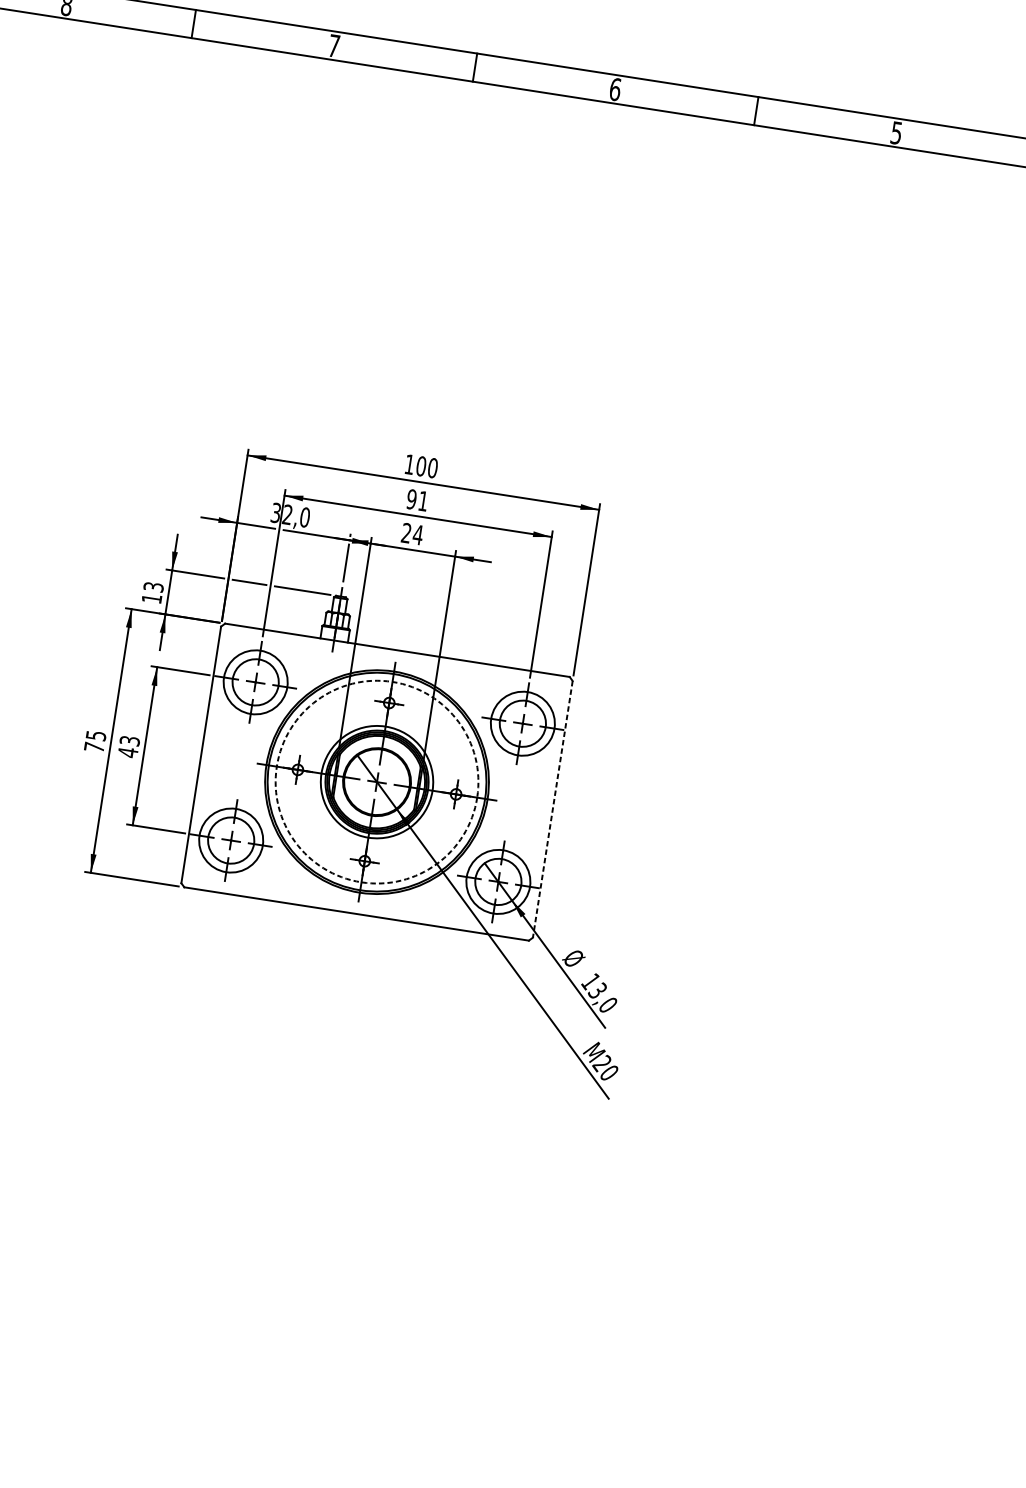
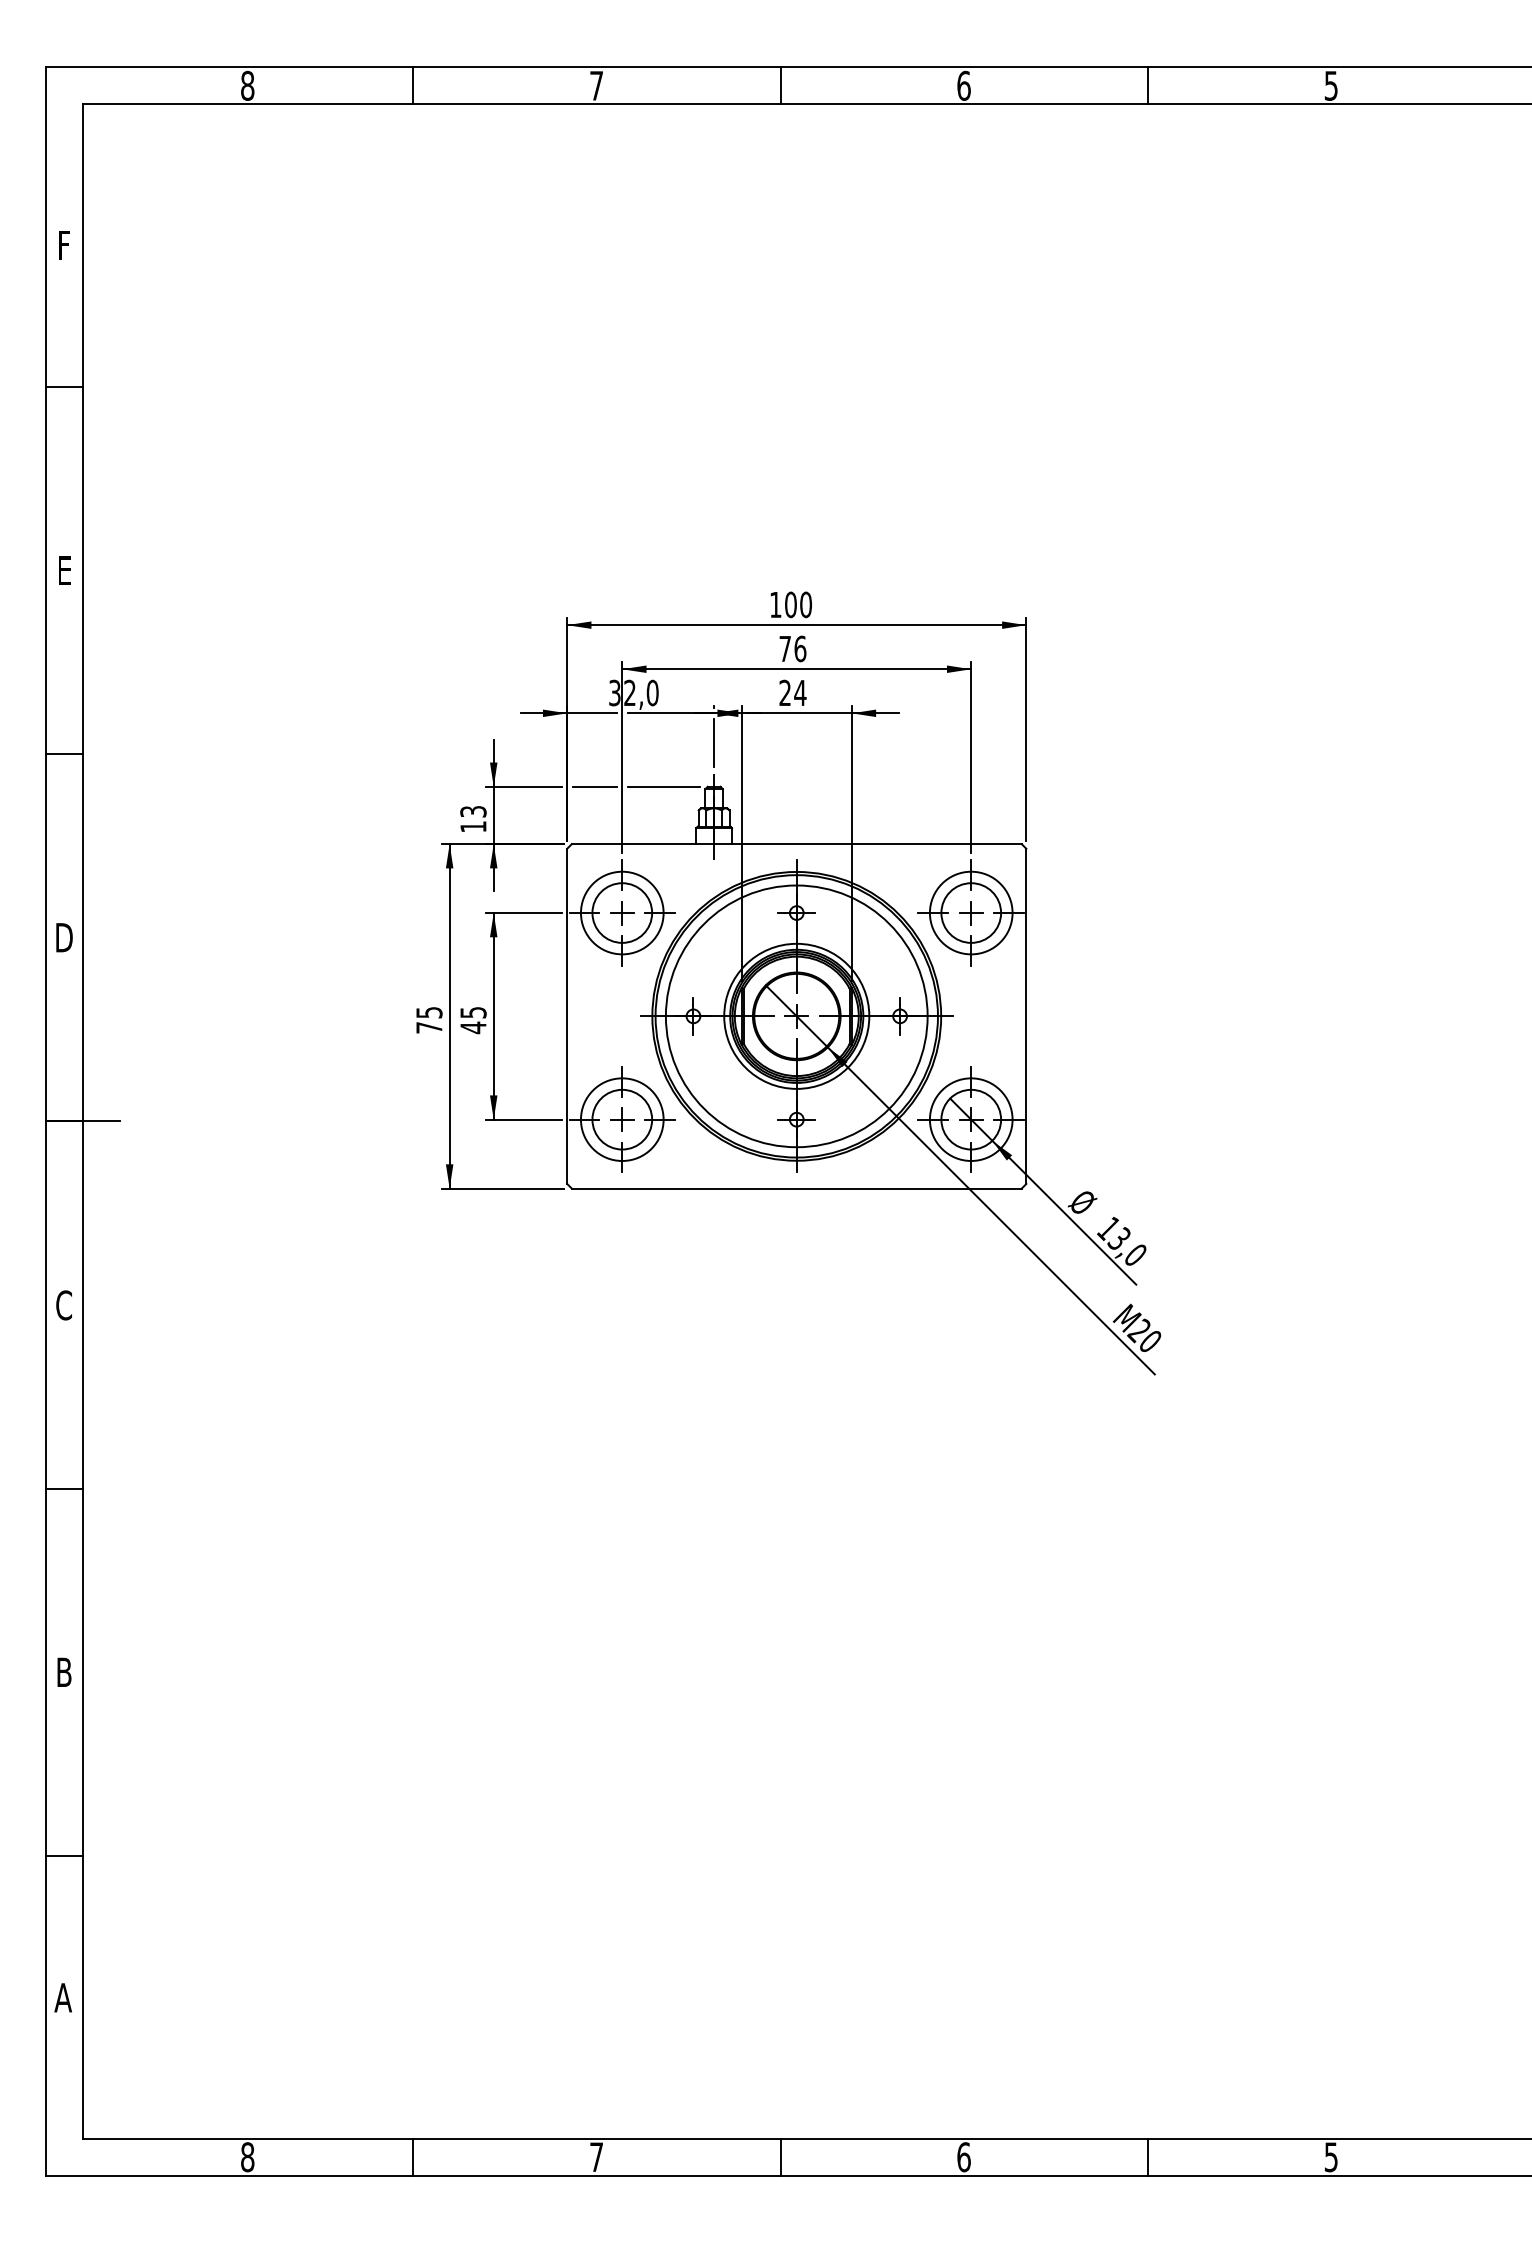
text: (417, 499) -> (792, 648), 91 -> 76
text: (129, 740) -> (472, 1012), 43 -> 45
circle: (376, 782) -> (796, 1016), dashed -> solid
line: (552, 809) -> (1026, 1016), dashed -> solid

